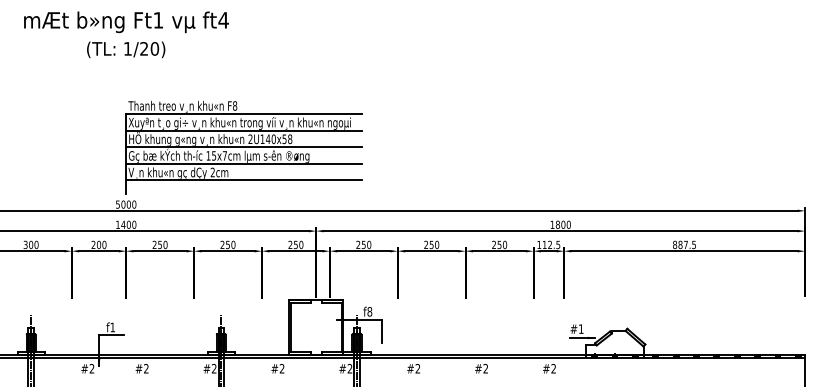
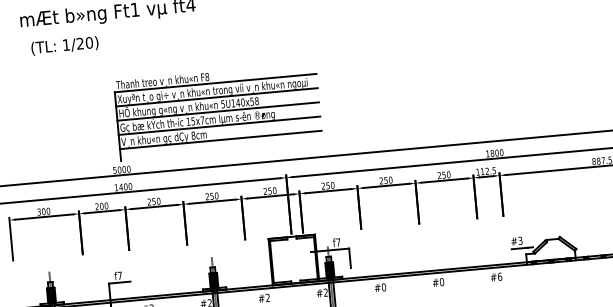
text: (126, 49) -> (65, 45), moved
text: (250, 139) -> (223, 104), 2U140x58 -> 5U140x58
text: (212, 172) -> (193, 135), 2cm -> 8cm
text: (369, 311) -> (338, 242), f8 -> f7
text: (112, 327) -> (119, 275), f1 -> f7
text: (581, 328) -> (520, 240), #1 -> #3
text: (417, 368) -> (383, 287), #2 -> #0
text: (485, 368) -> (441, 281), #2 -> #0
text: (553, 368) -> (499, 276), #2 -> #6

